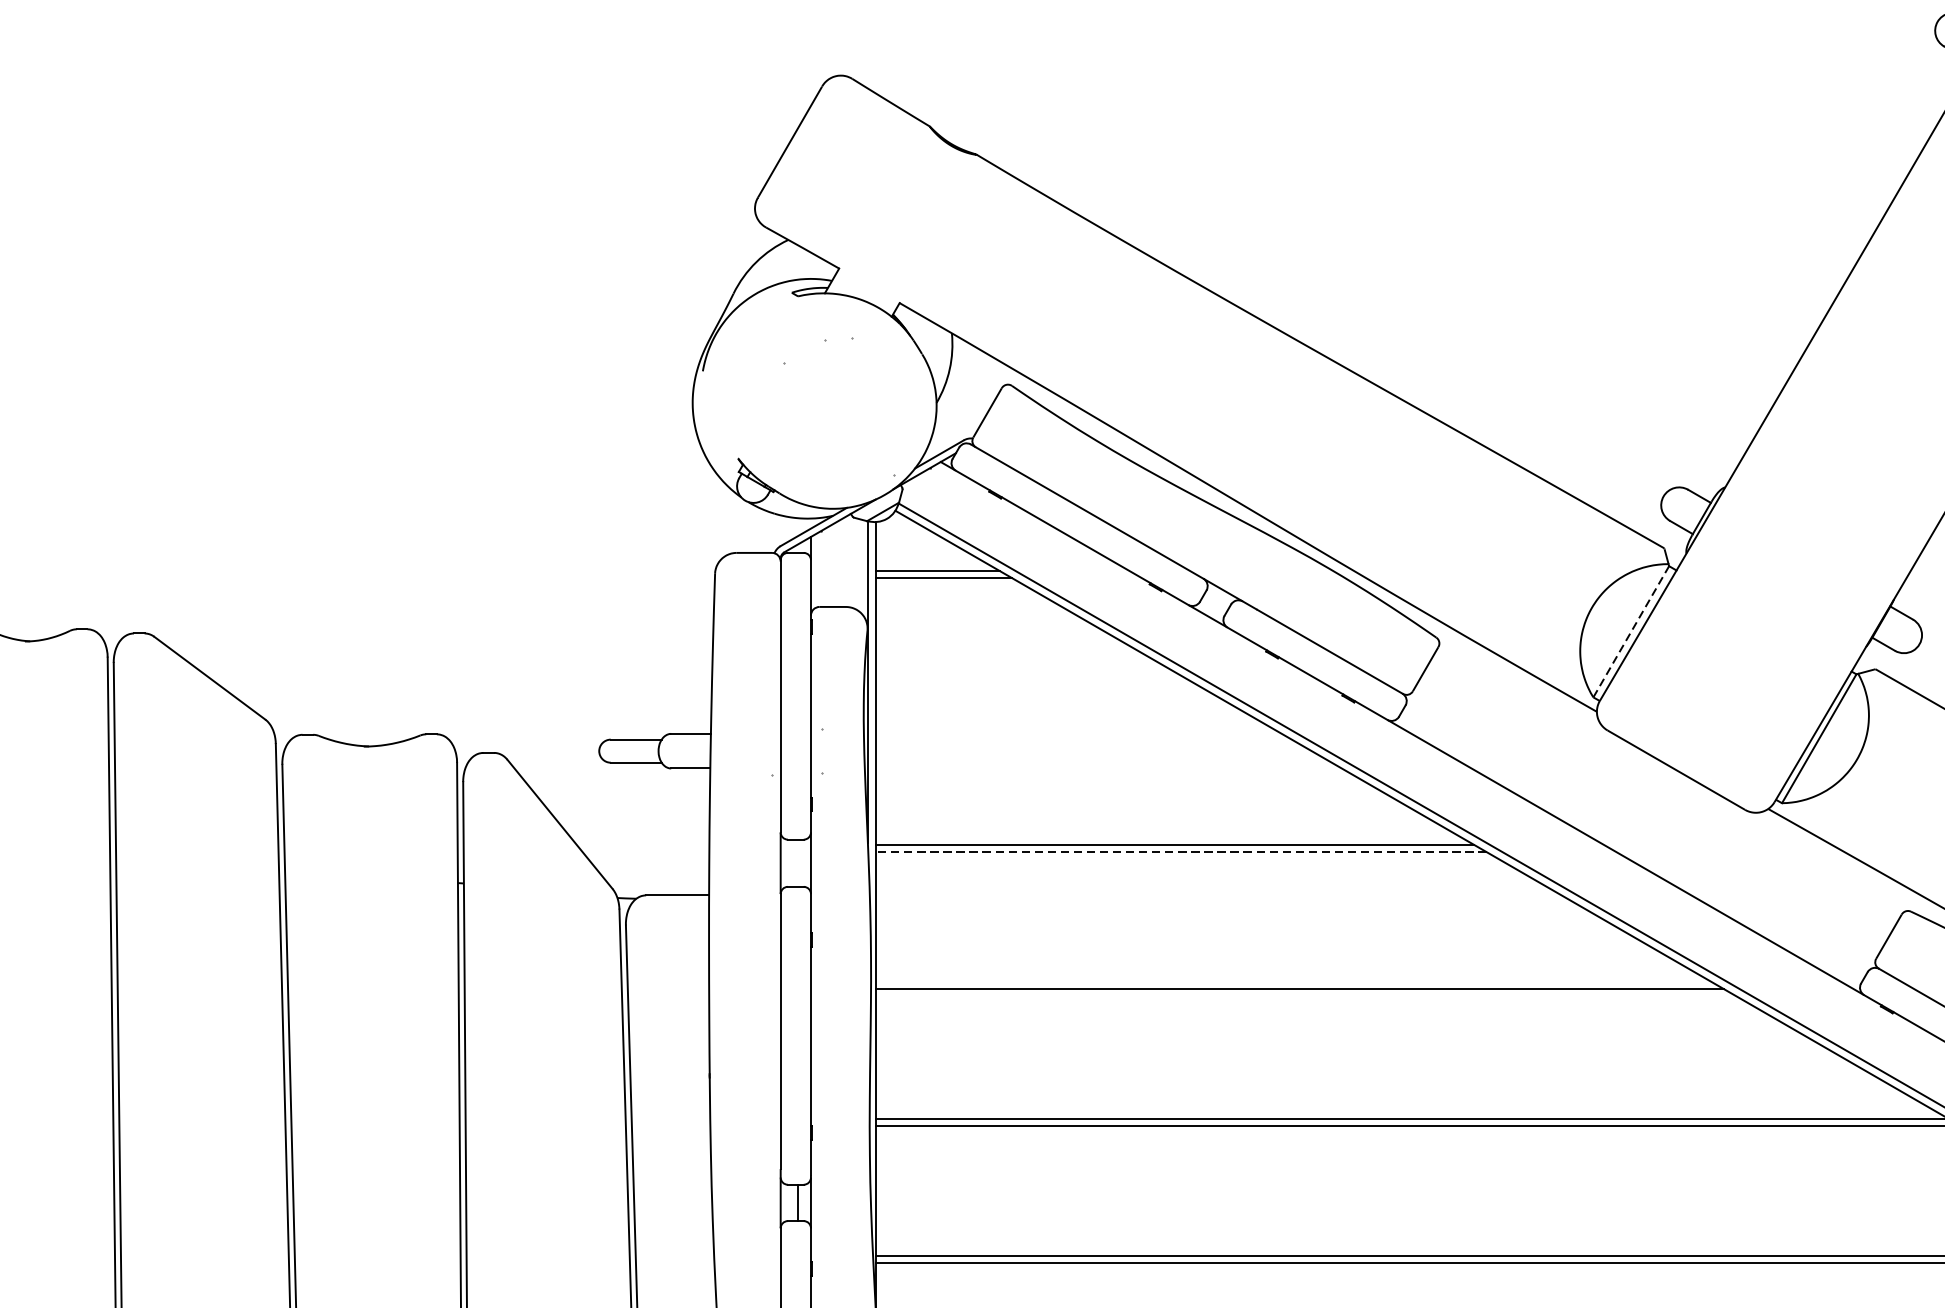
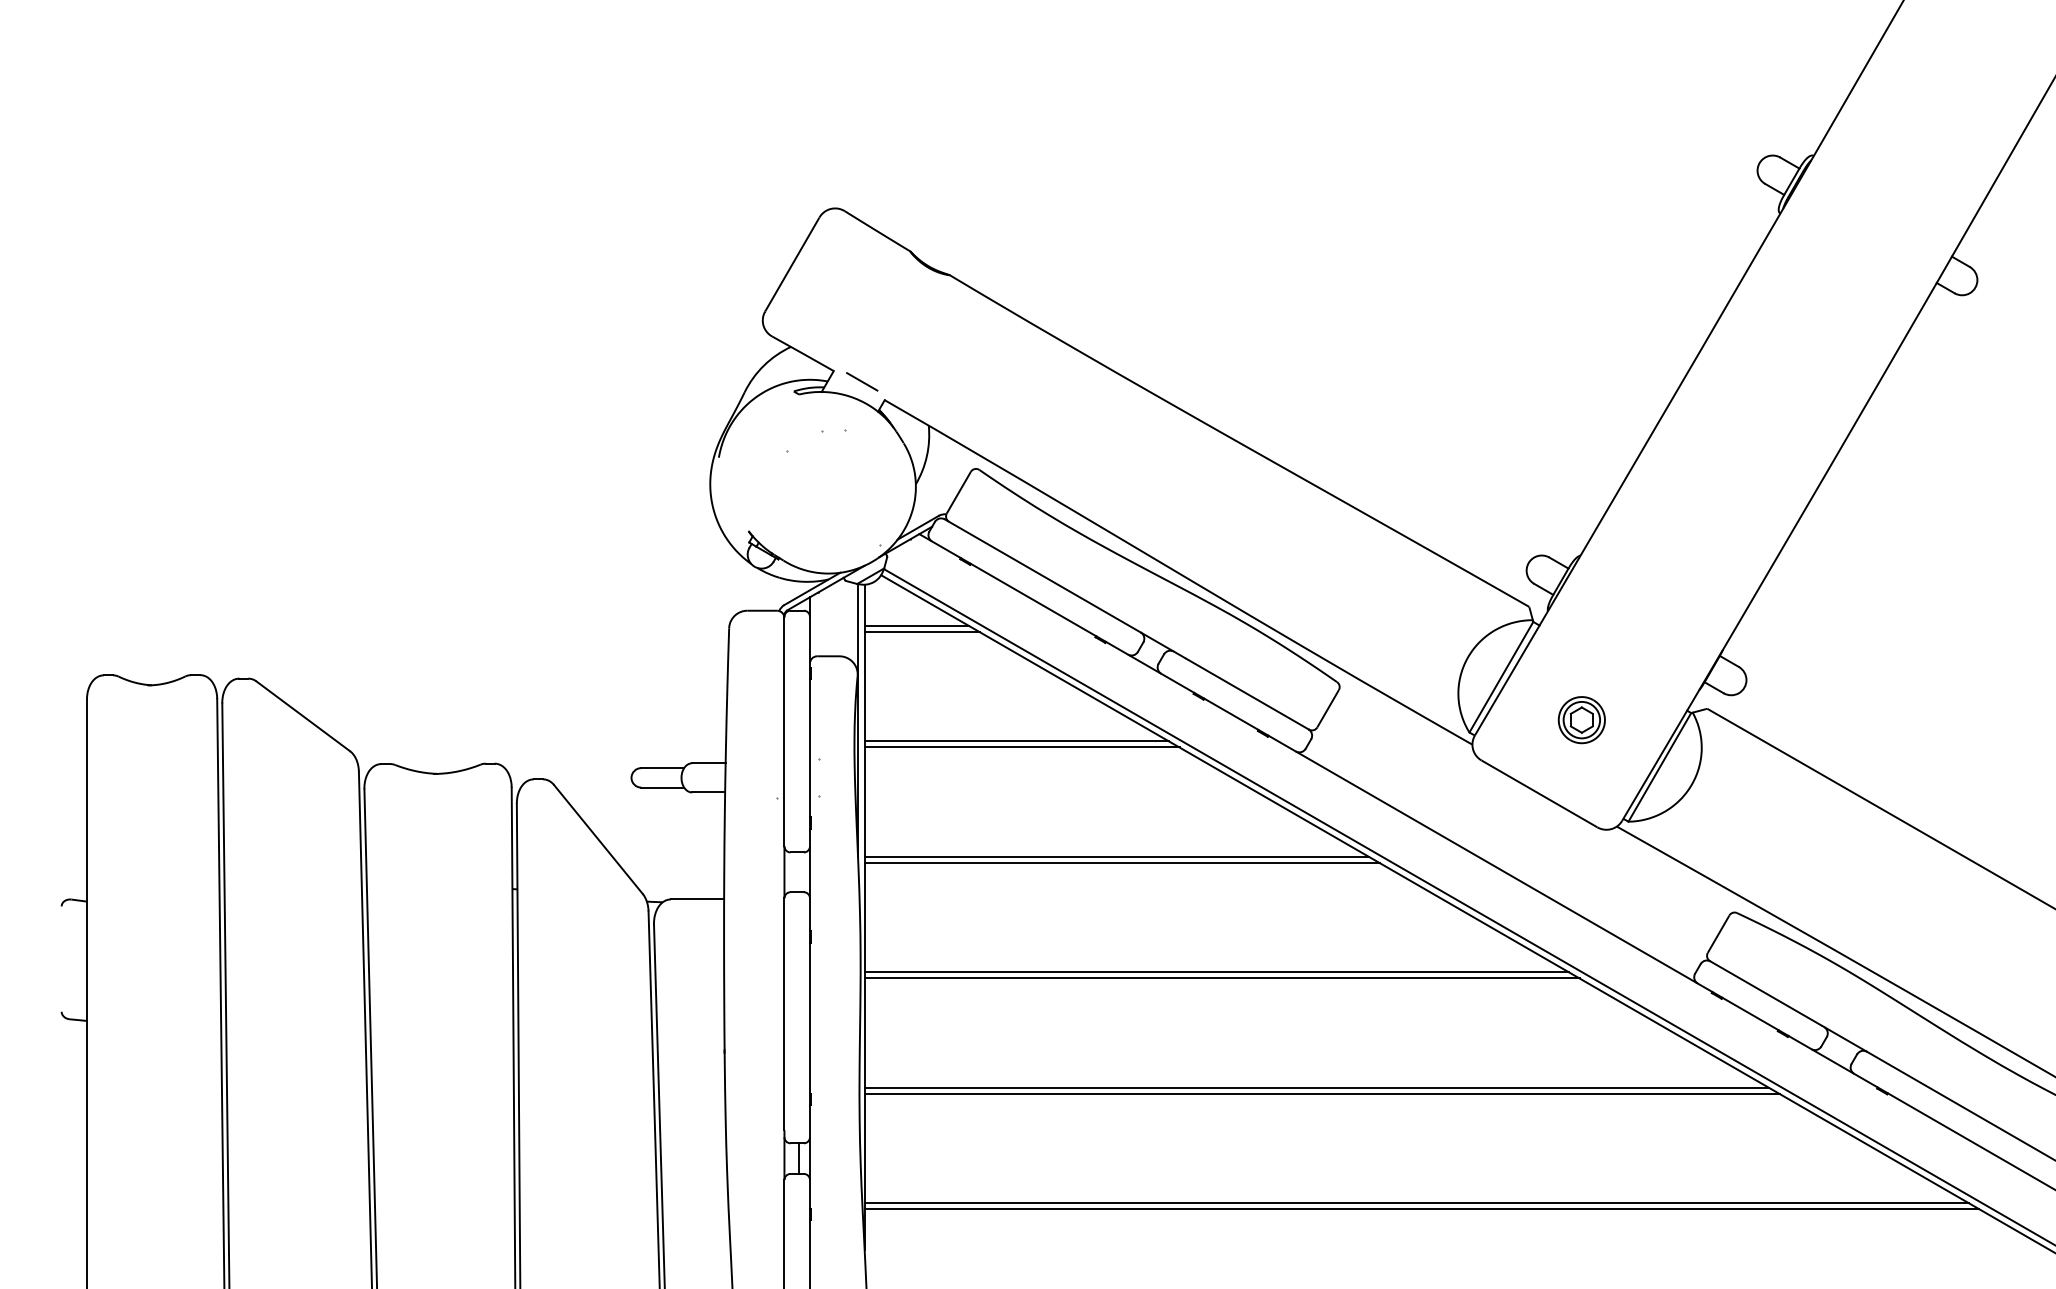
line: (873, 280) -> (862, 381), added
line: (1631, 632) -> (1501, 677), dashed -> solid
part: (1726, 683) -> (1581, 720), added
line: (1055, 708) -> (1016, 741), added
line: (1061, 715) -> (1021, 747), added
line: (1180, 851) -> (1121, 862), dashed -> solid
line: (1293, 982) -> (1216, 972), added

